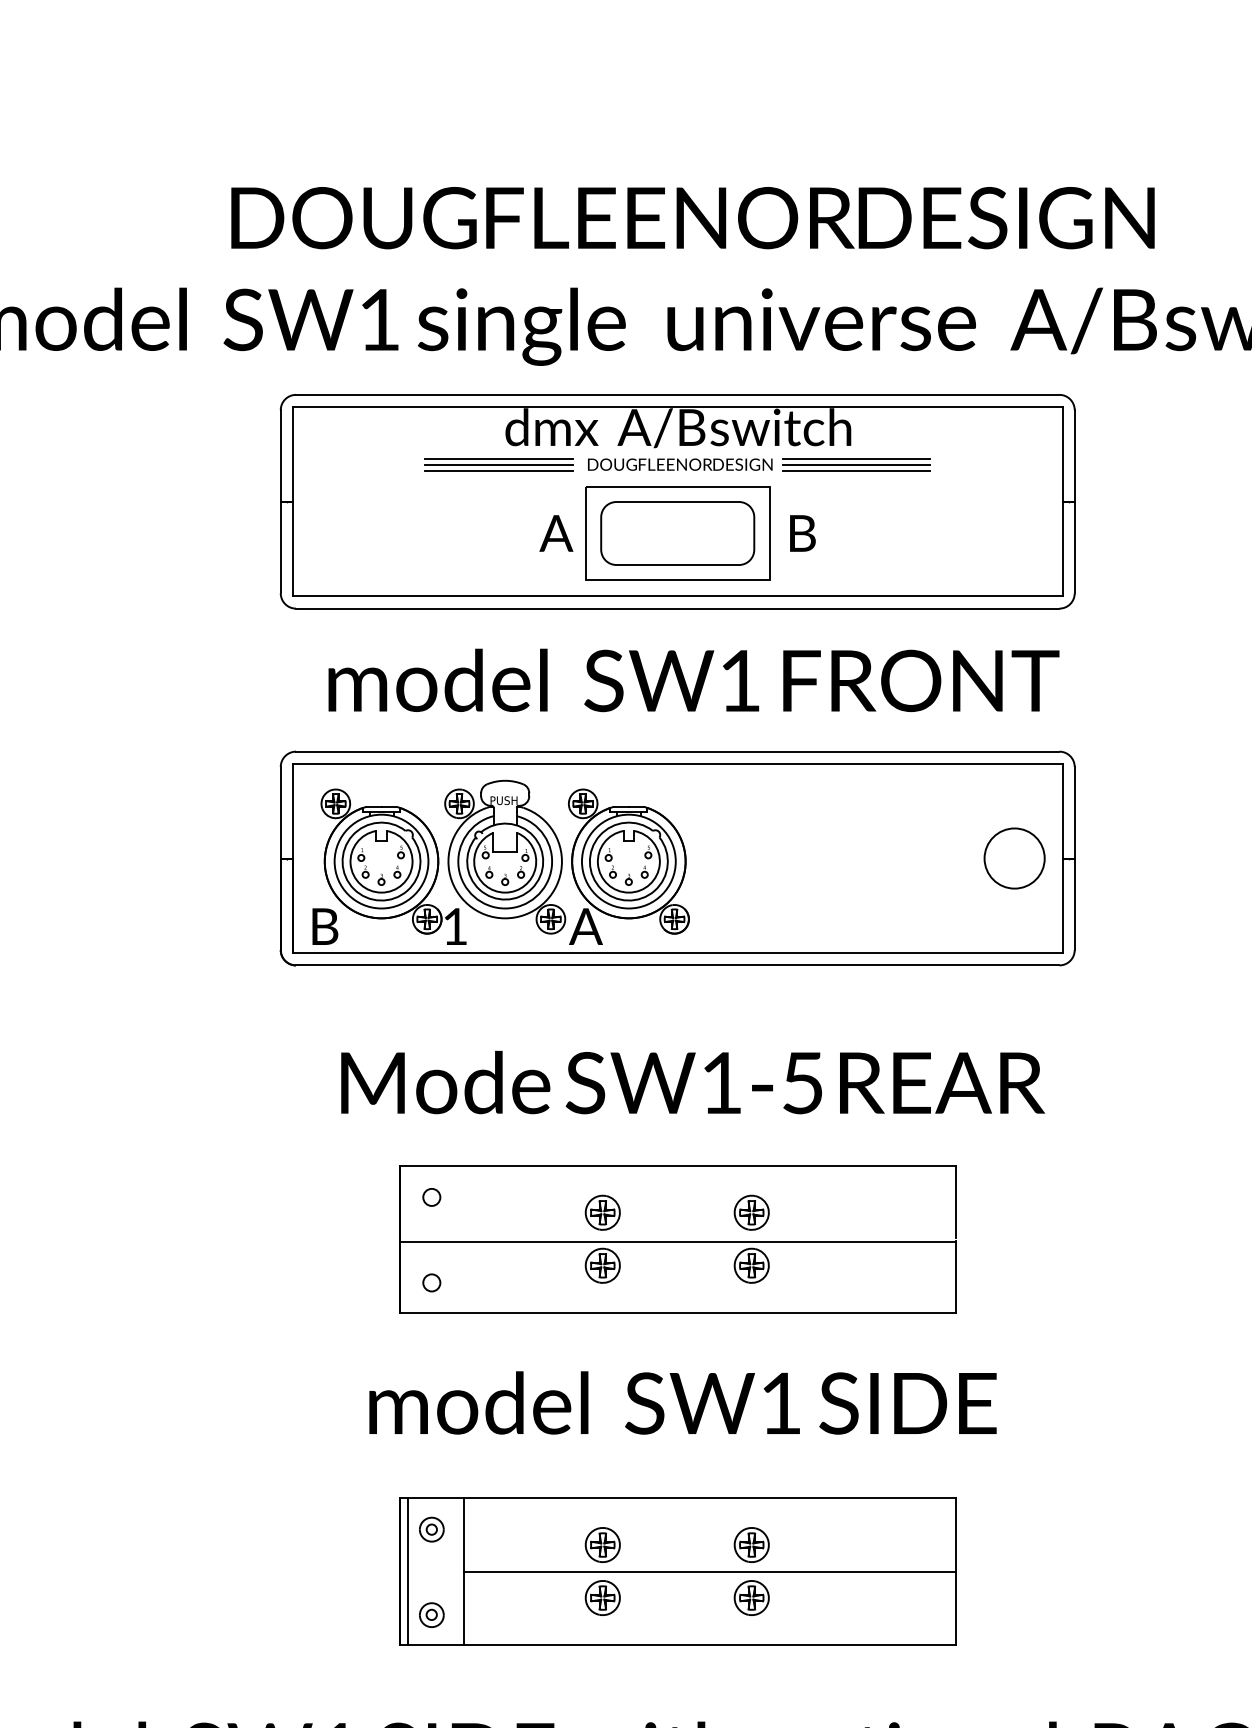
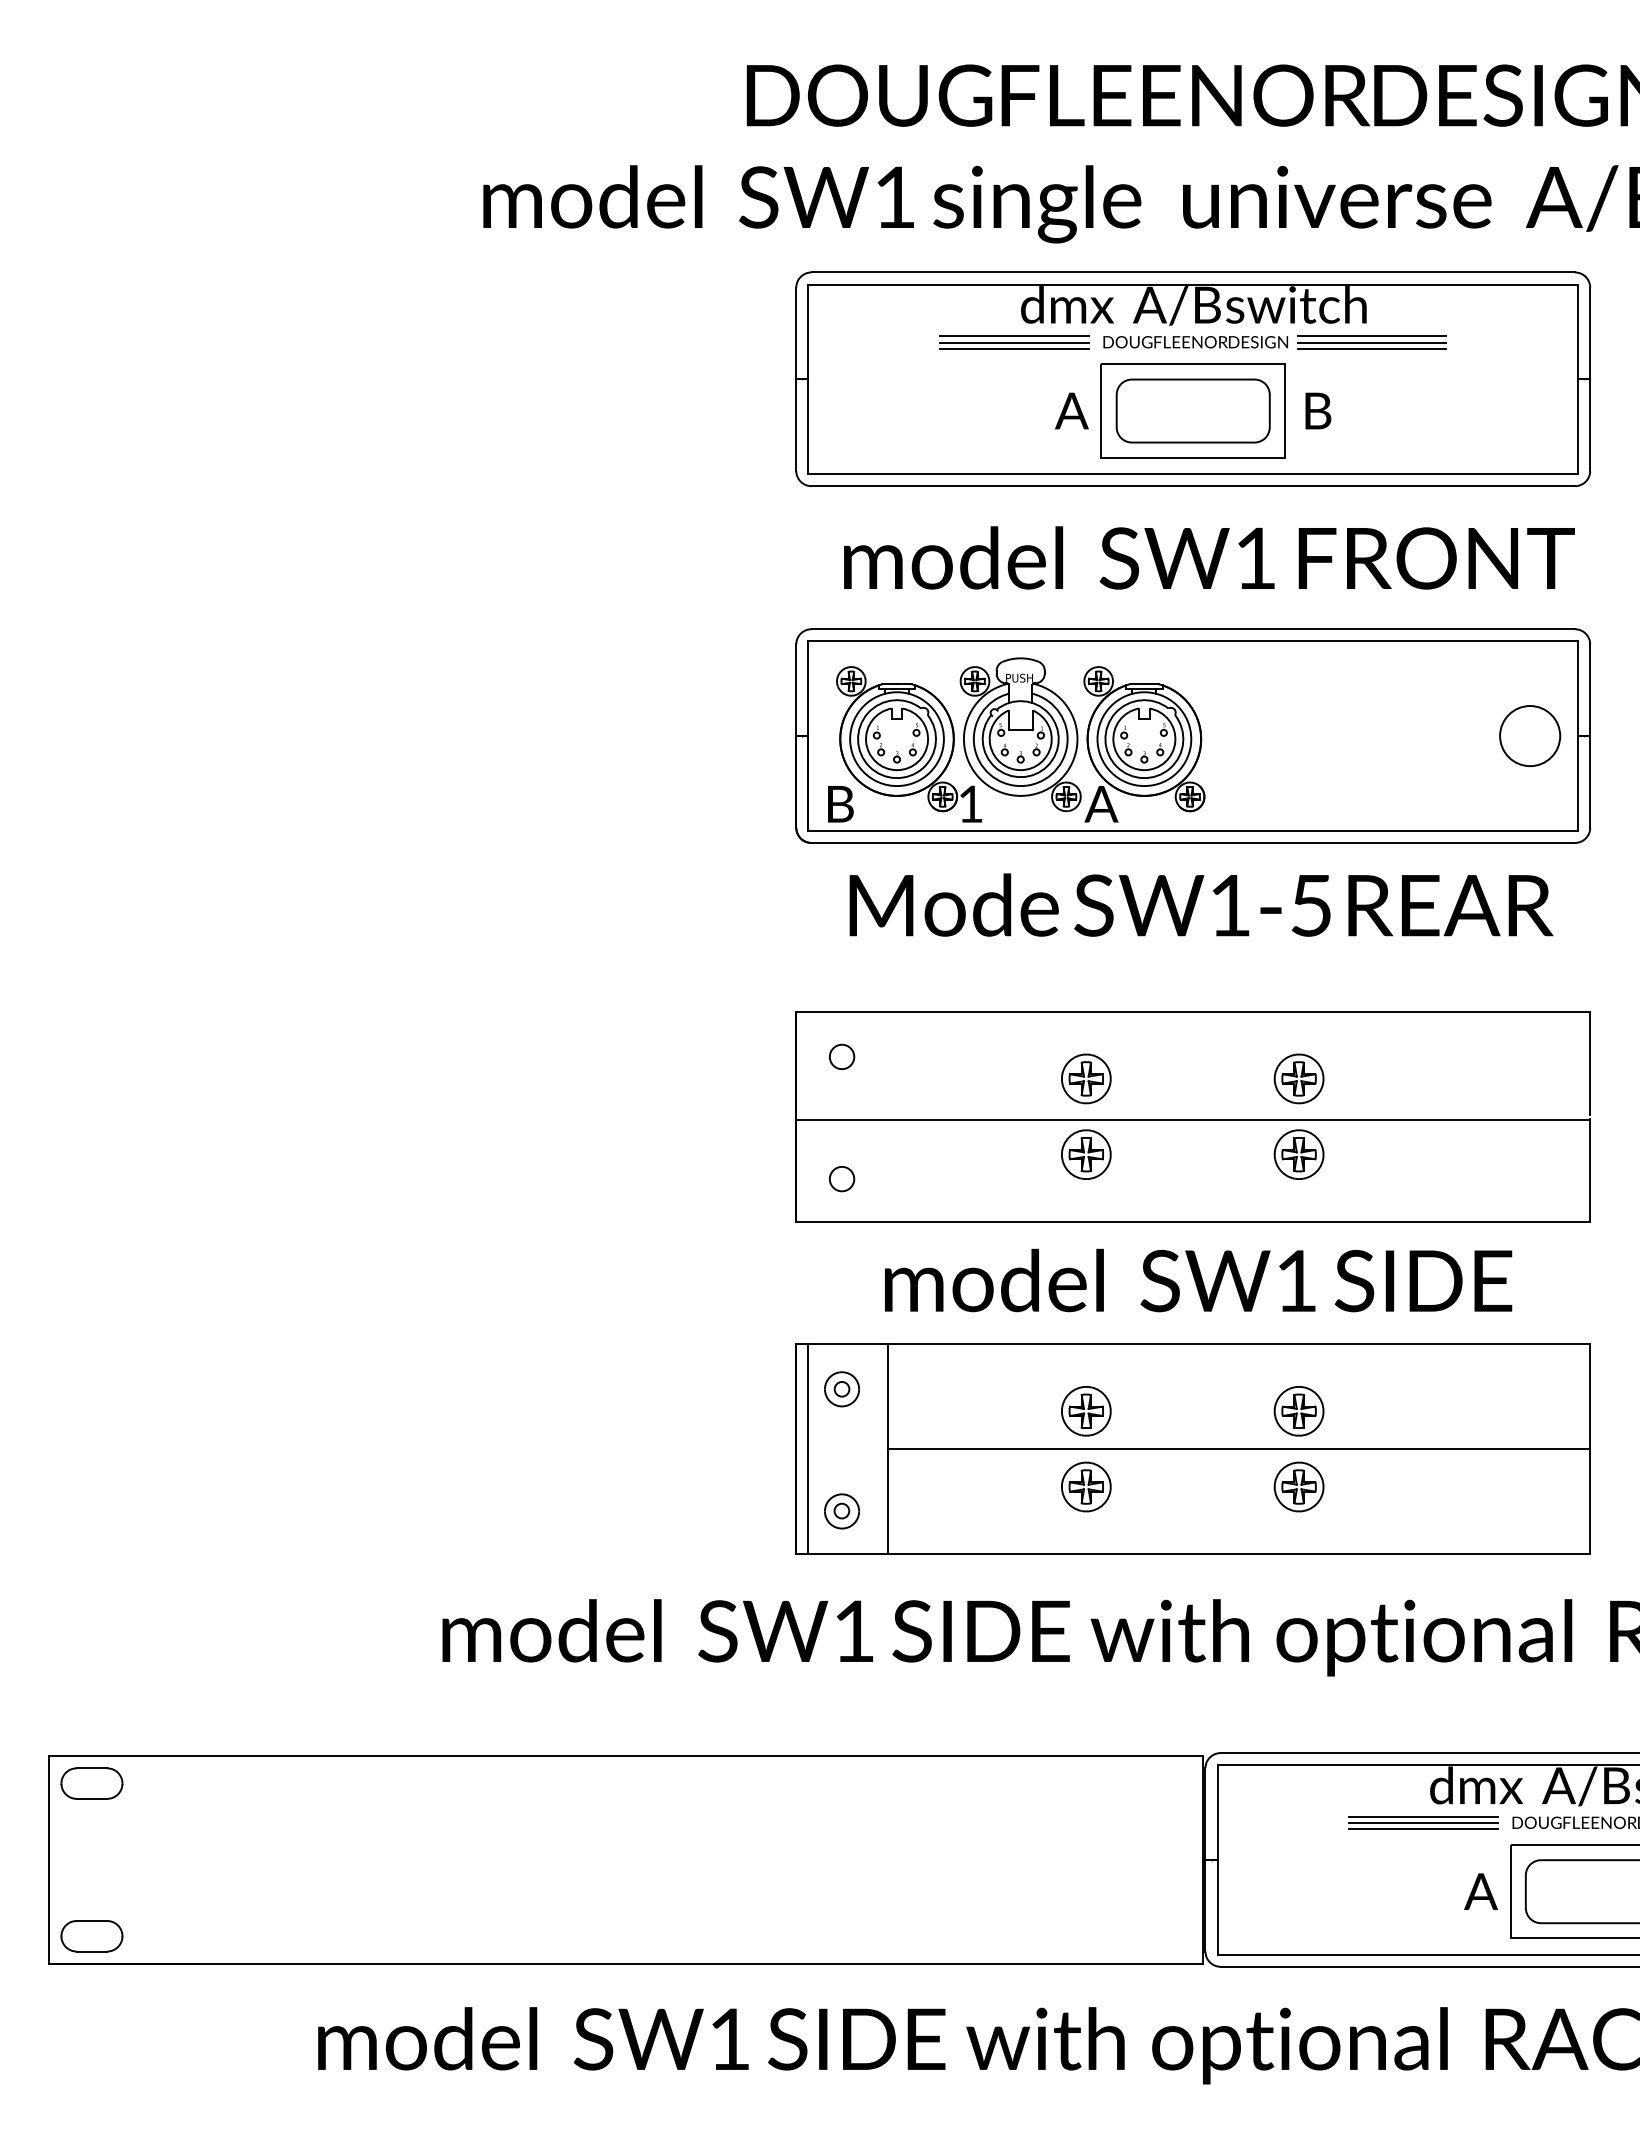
text: (693, 1081) -> (1201, 904), moved
part: (677, 1238) -> (1192, 1116), size x1.43
part: (677, 1570) -> (1192, 1448), size x1.43

